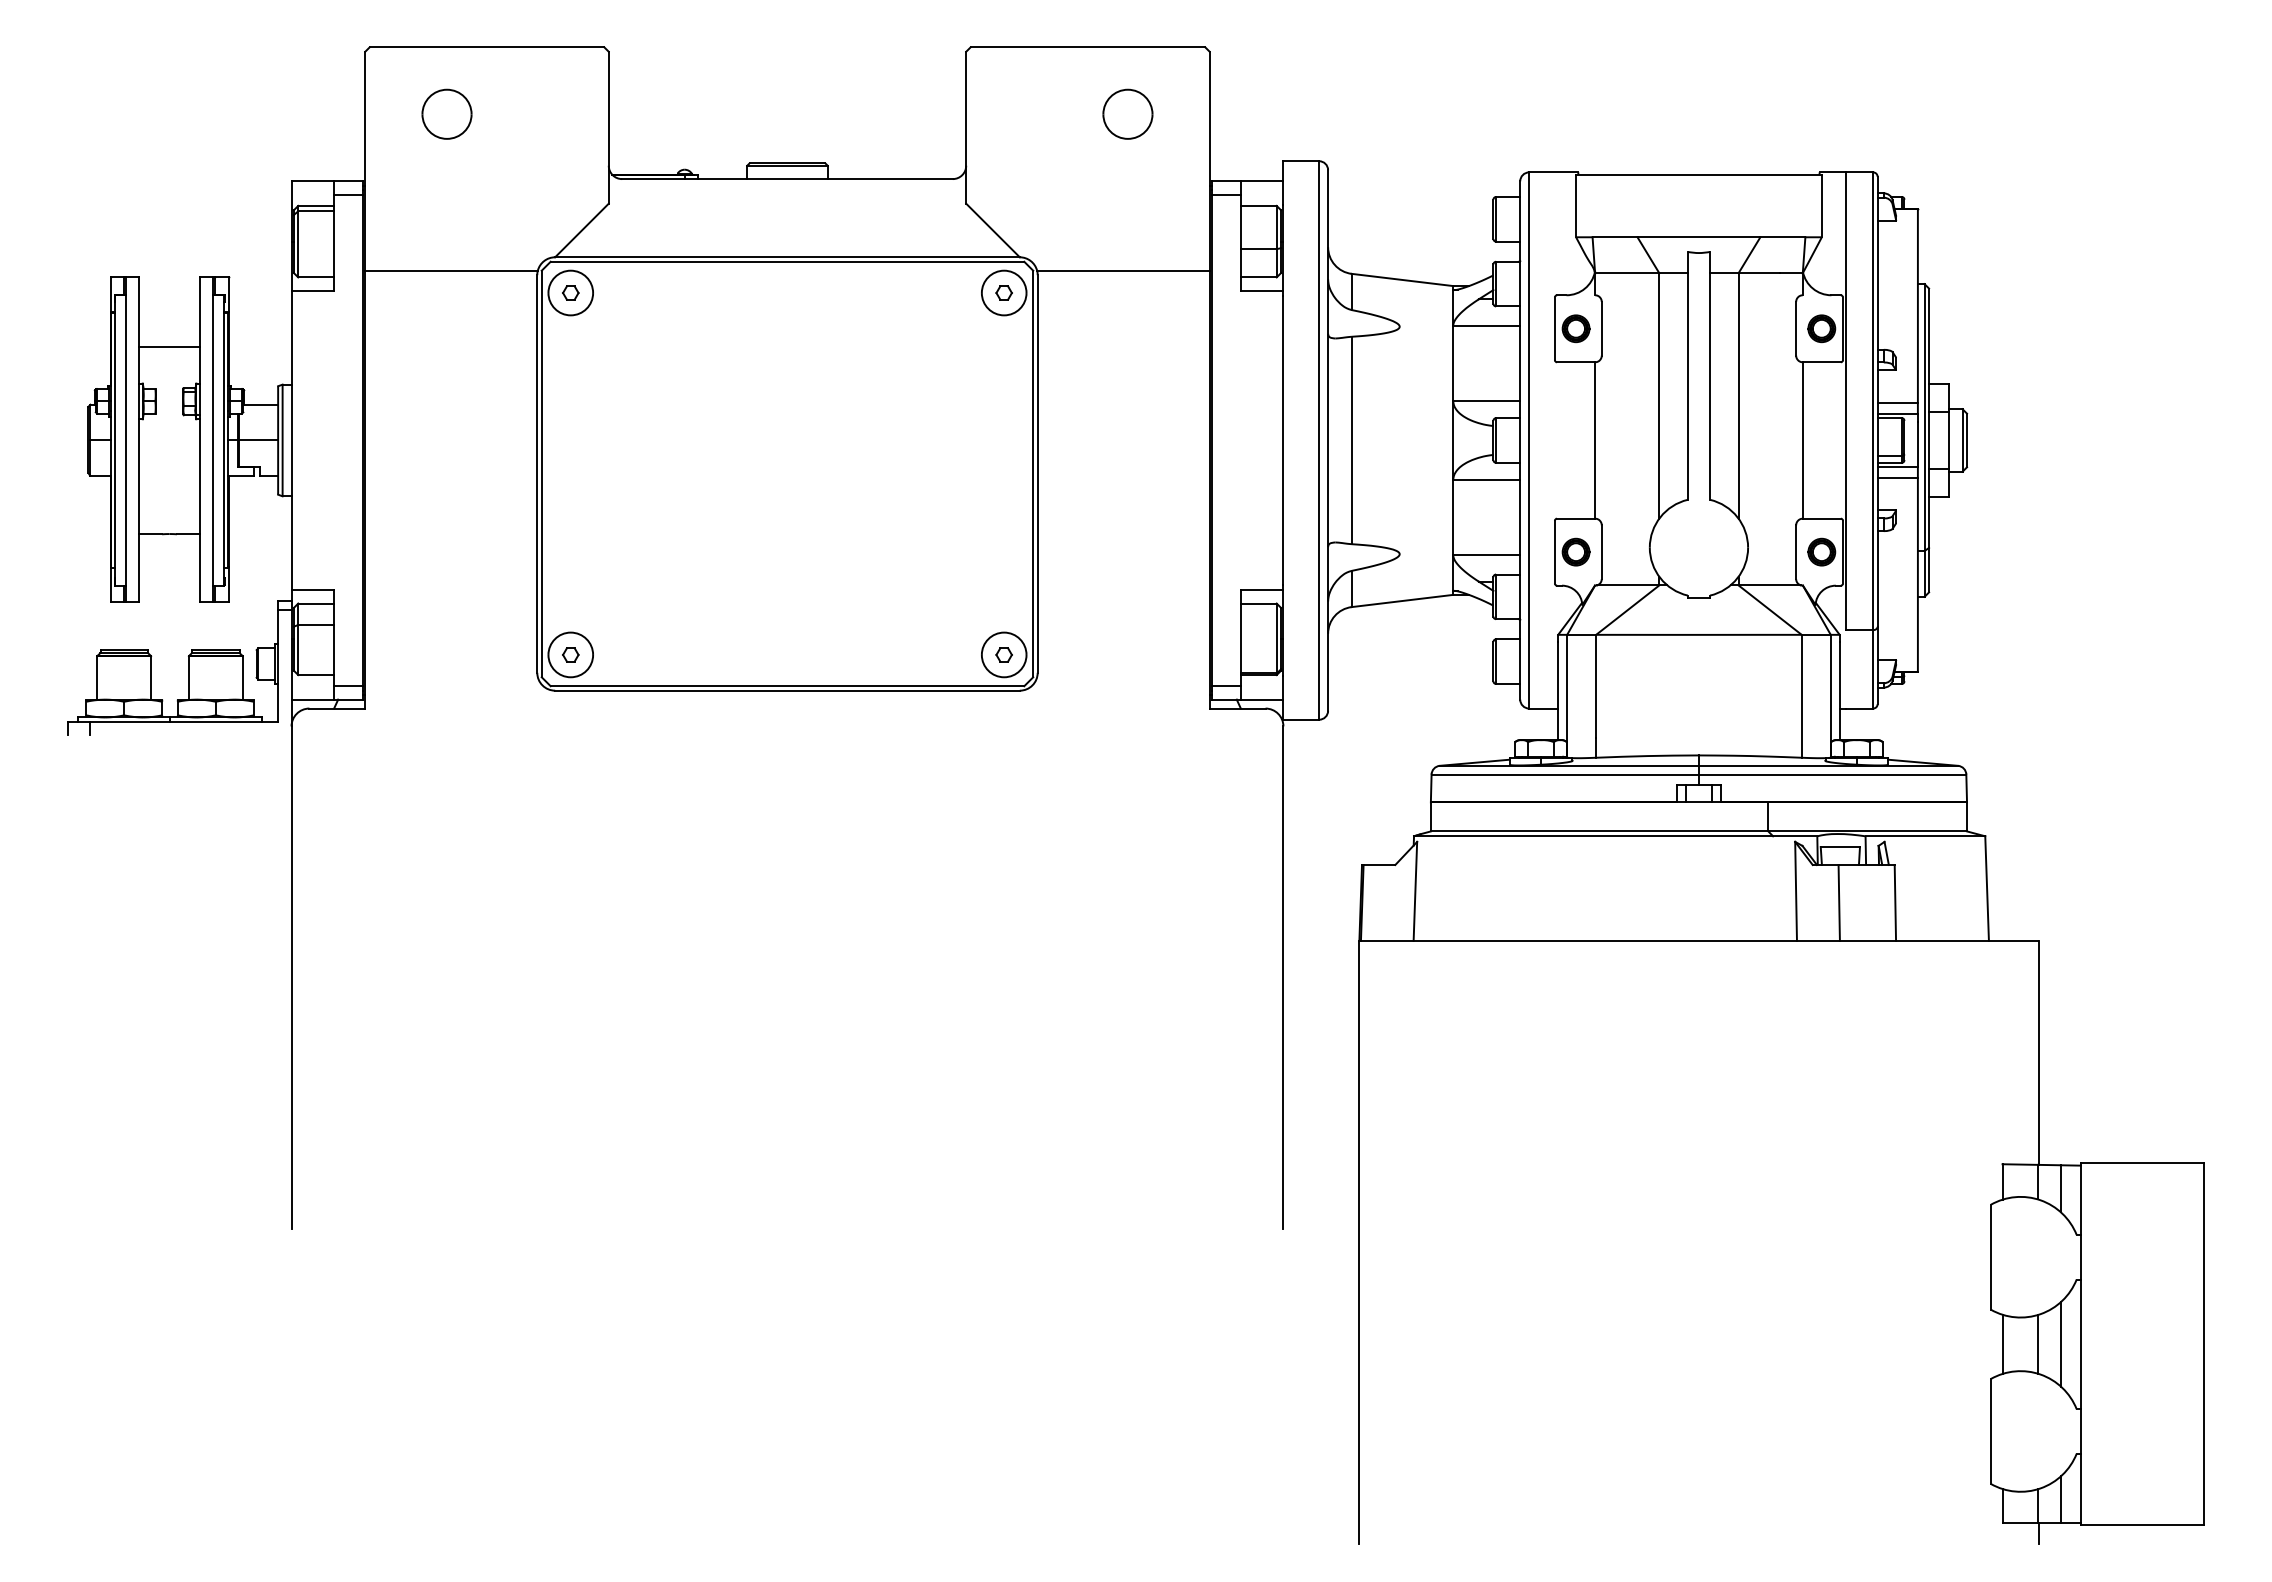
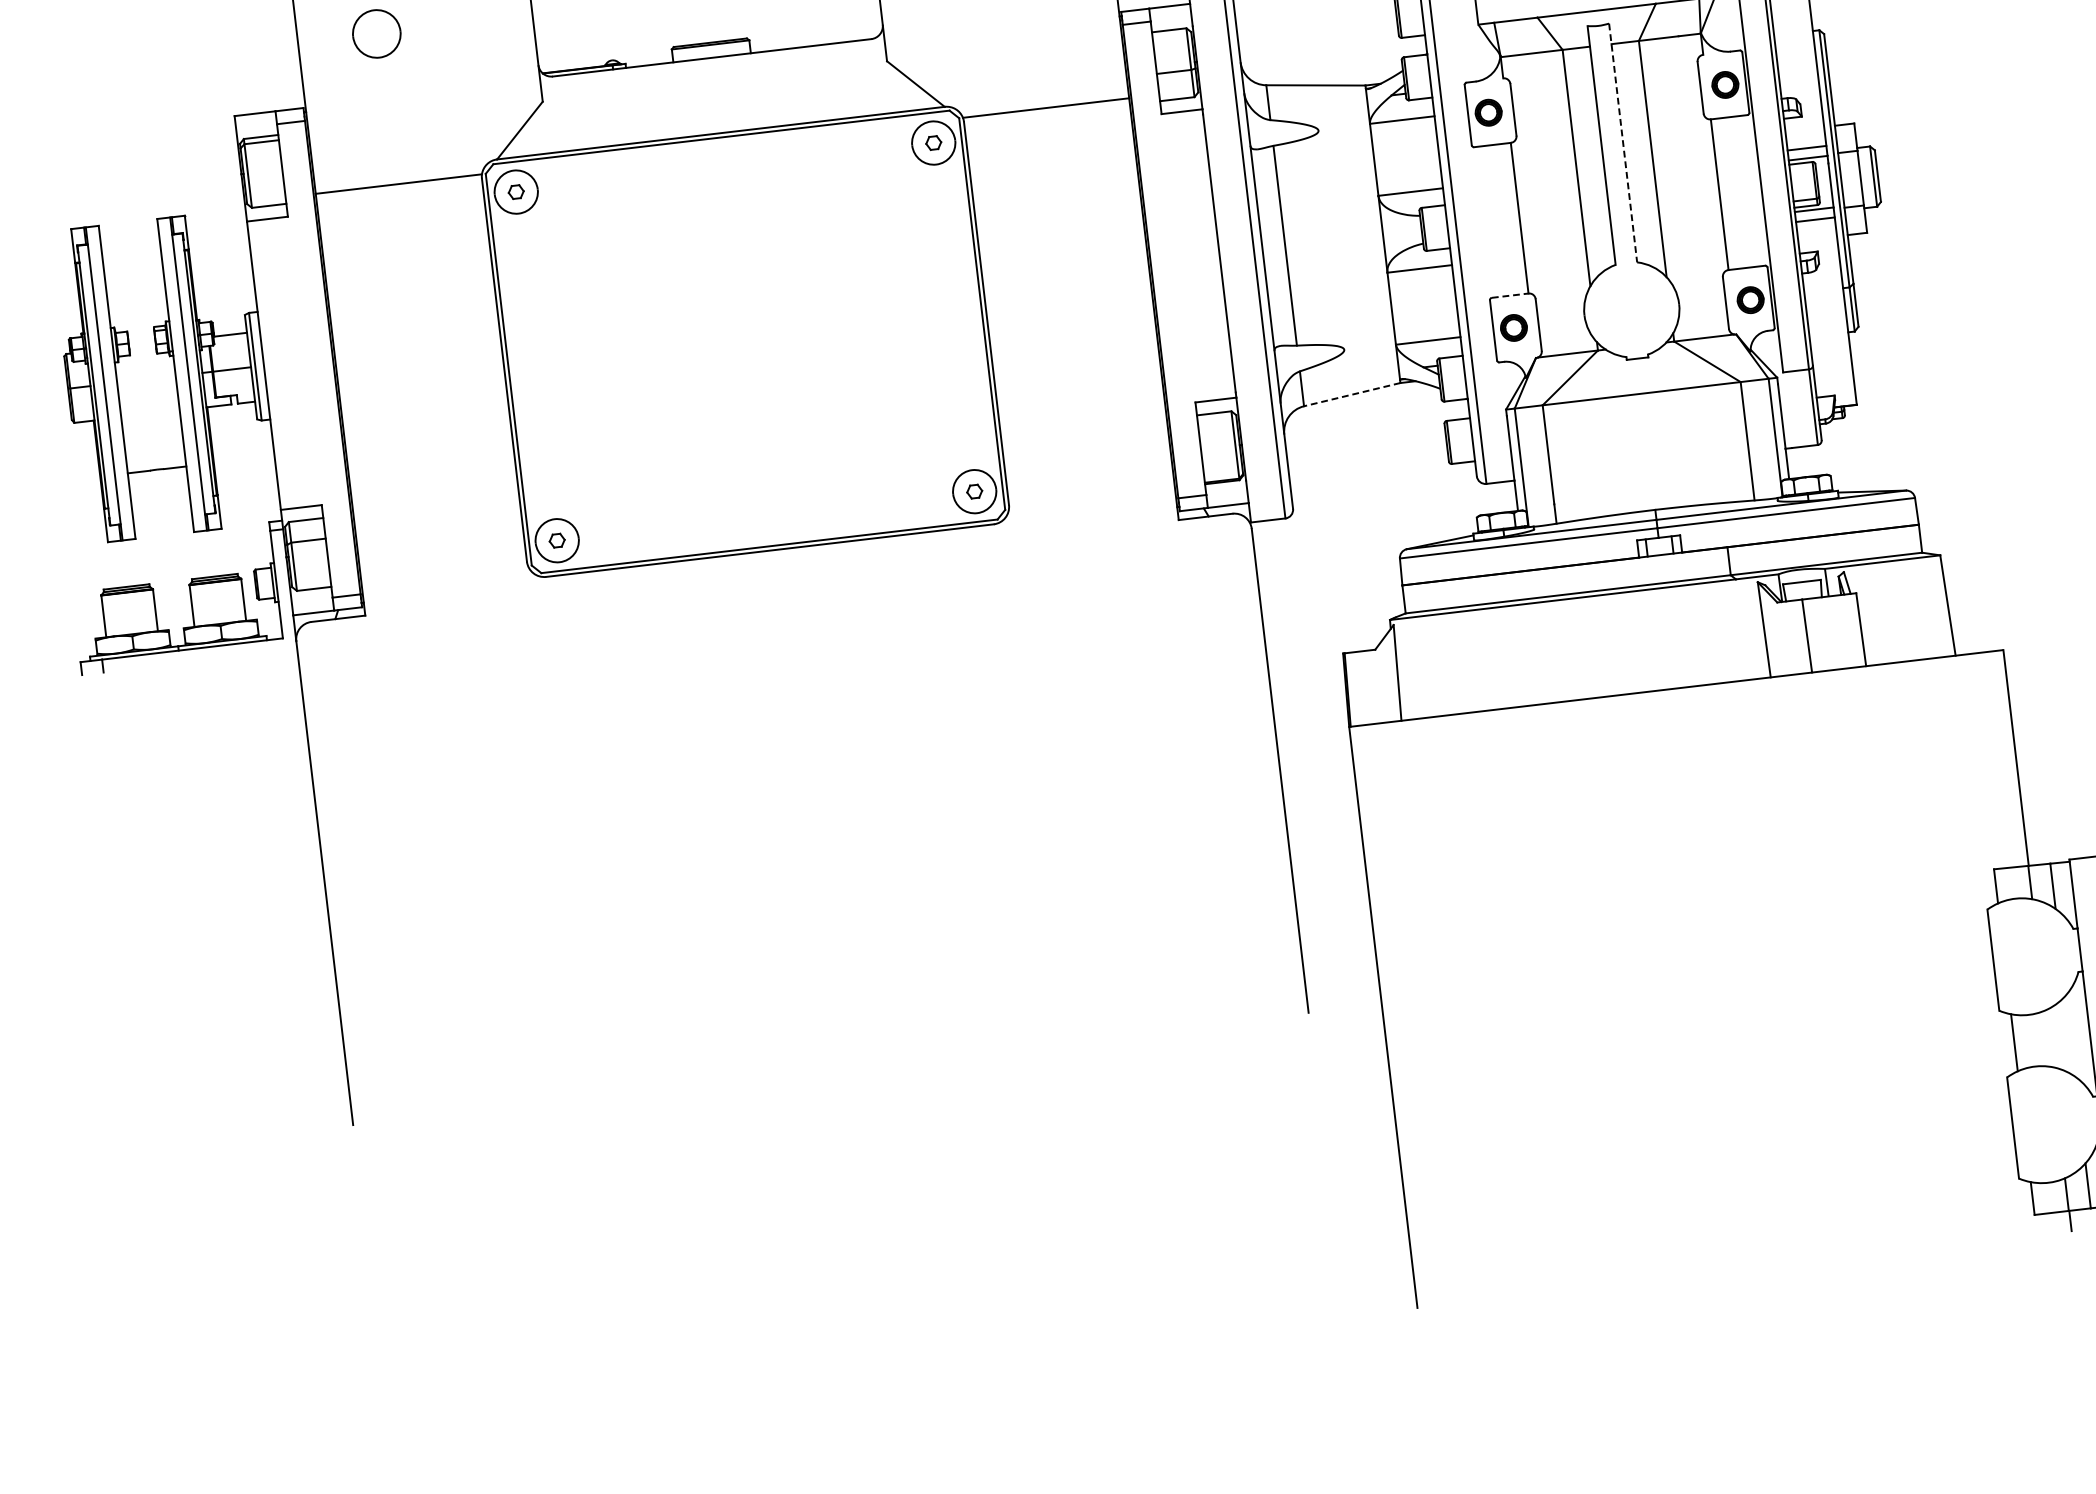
line: (169, 346) -> (135, 289), removed
line: (1710, 375) -> (1623, 142), solid -> dashed
line: (1576, 518) -> (1510, 295), solid -> dashed
line: (1401, 601) -> (1351, 395), solid -> dashed
line: (2038, 1344) -> (2049, 1038), removed
line: (2060, 1344) -> (2070, 1036), removed

